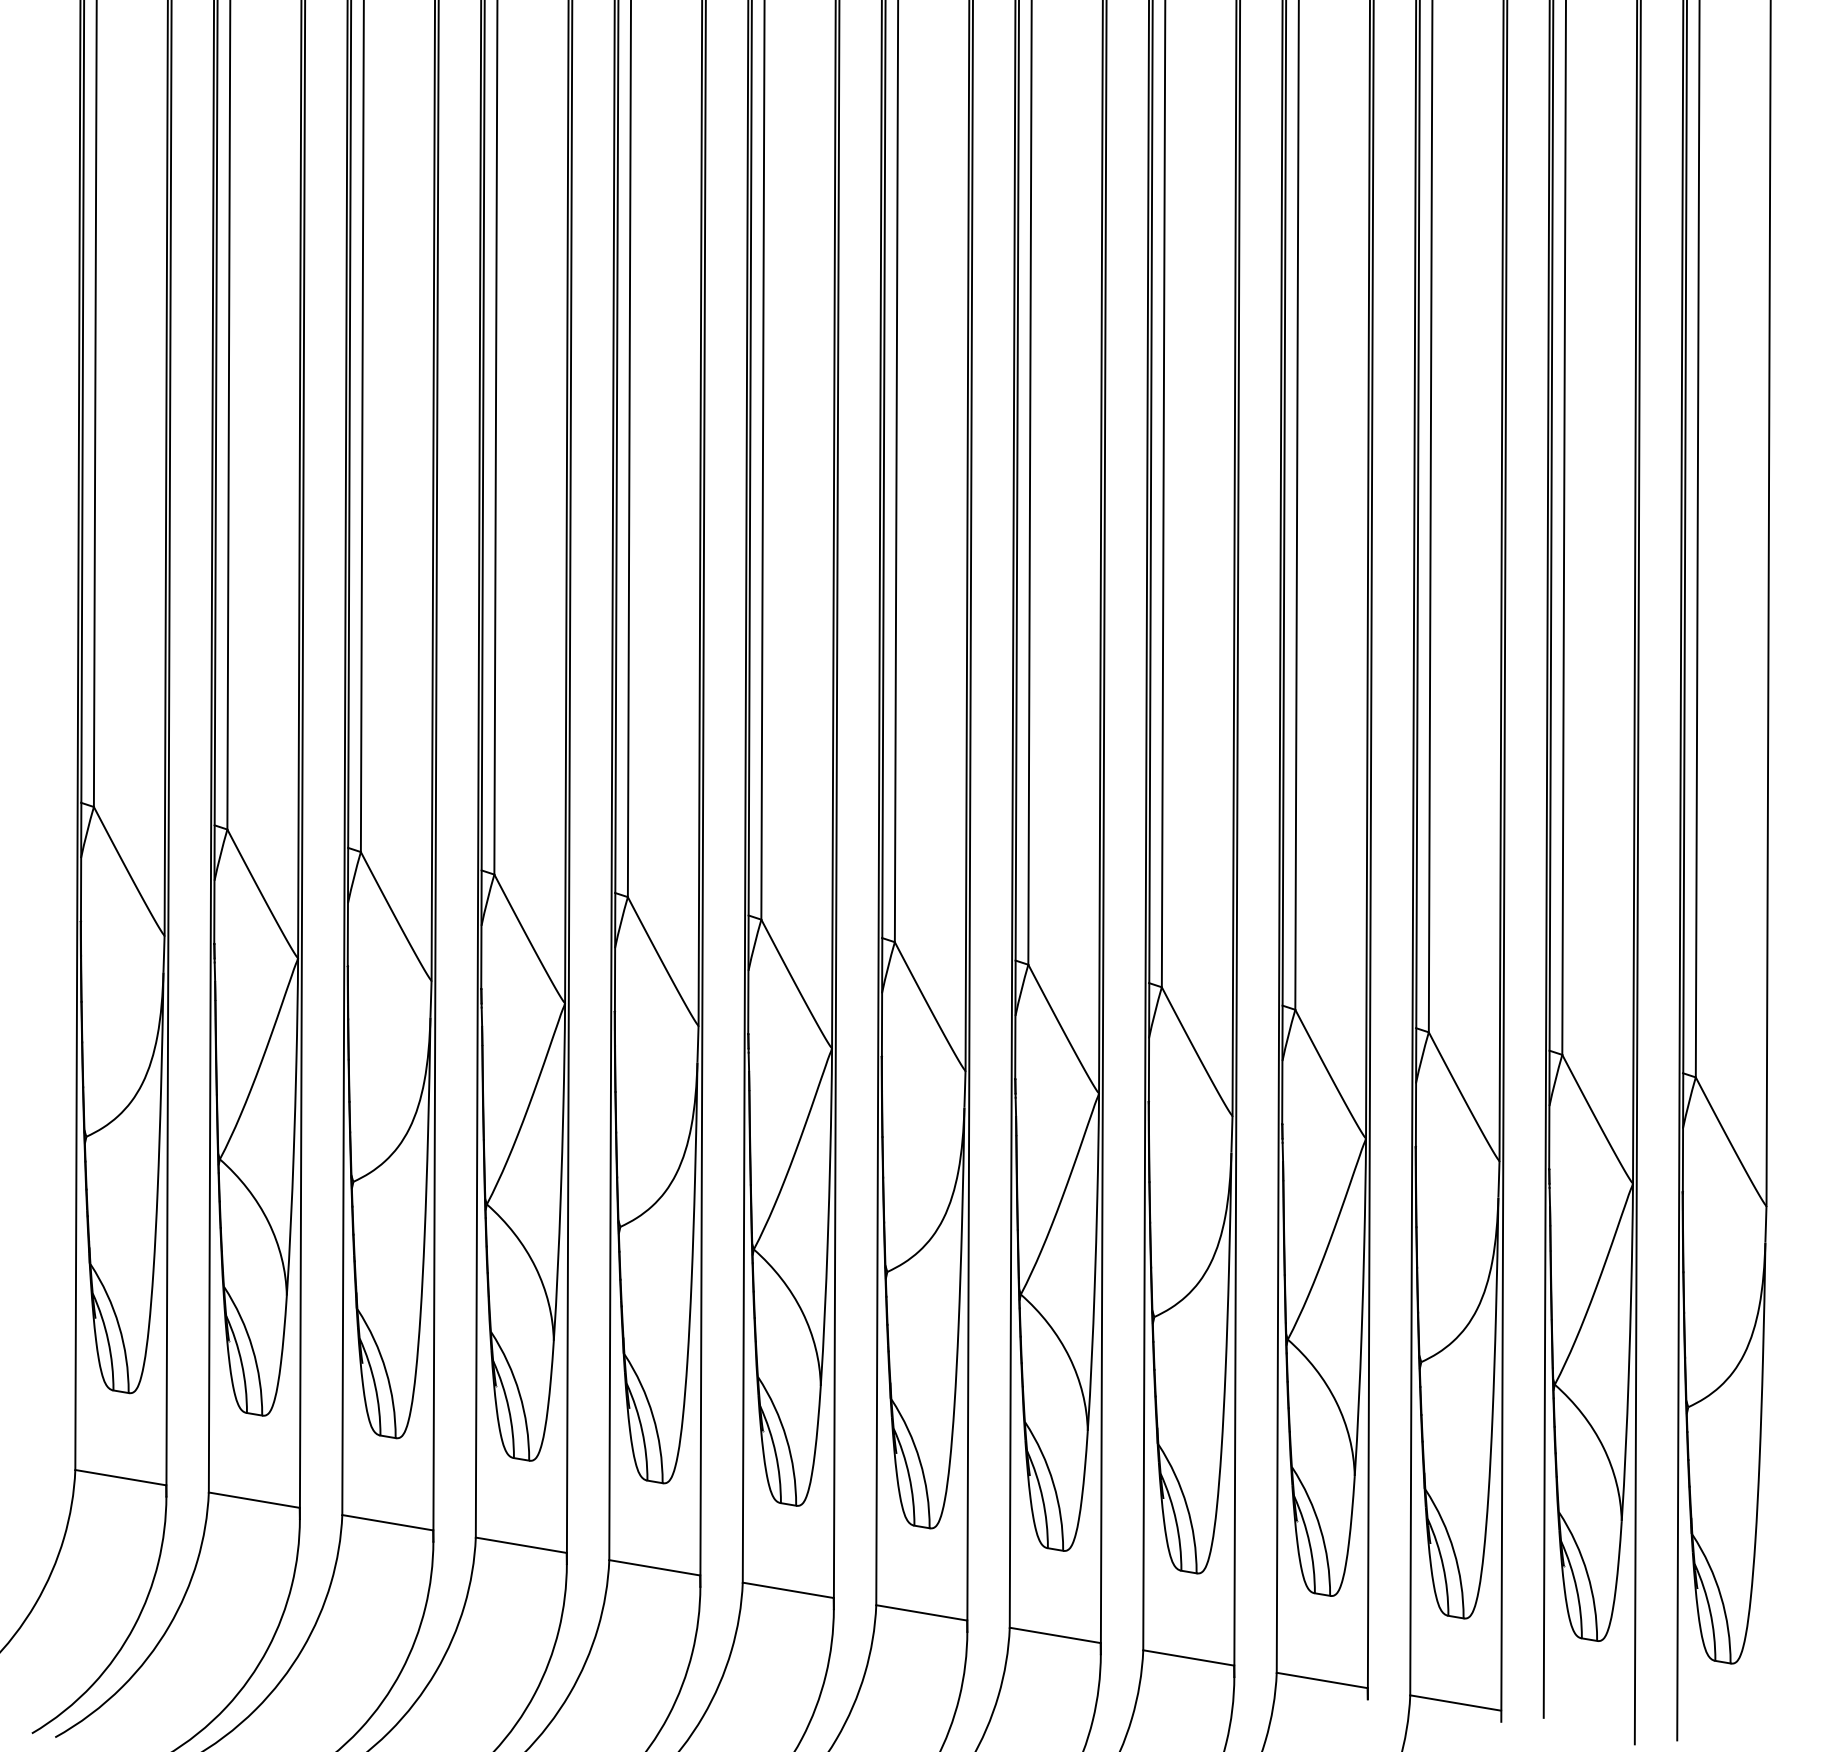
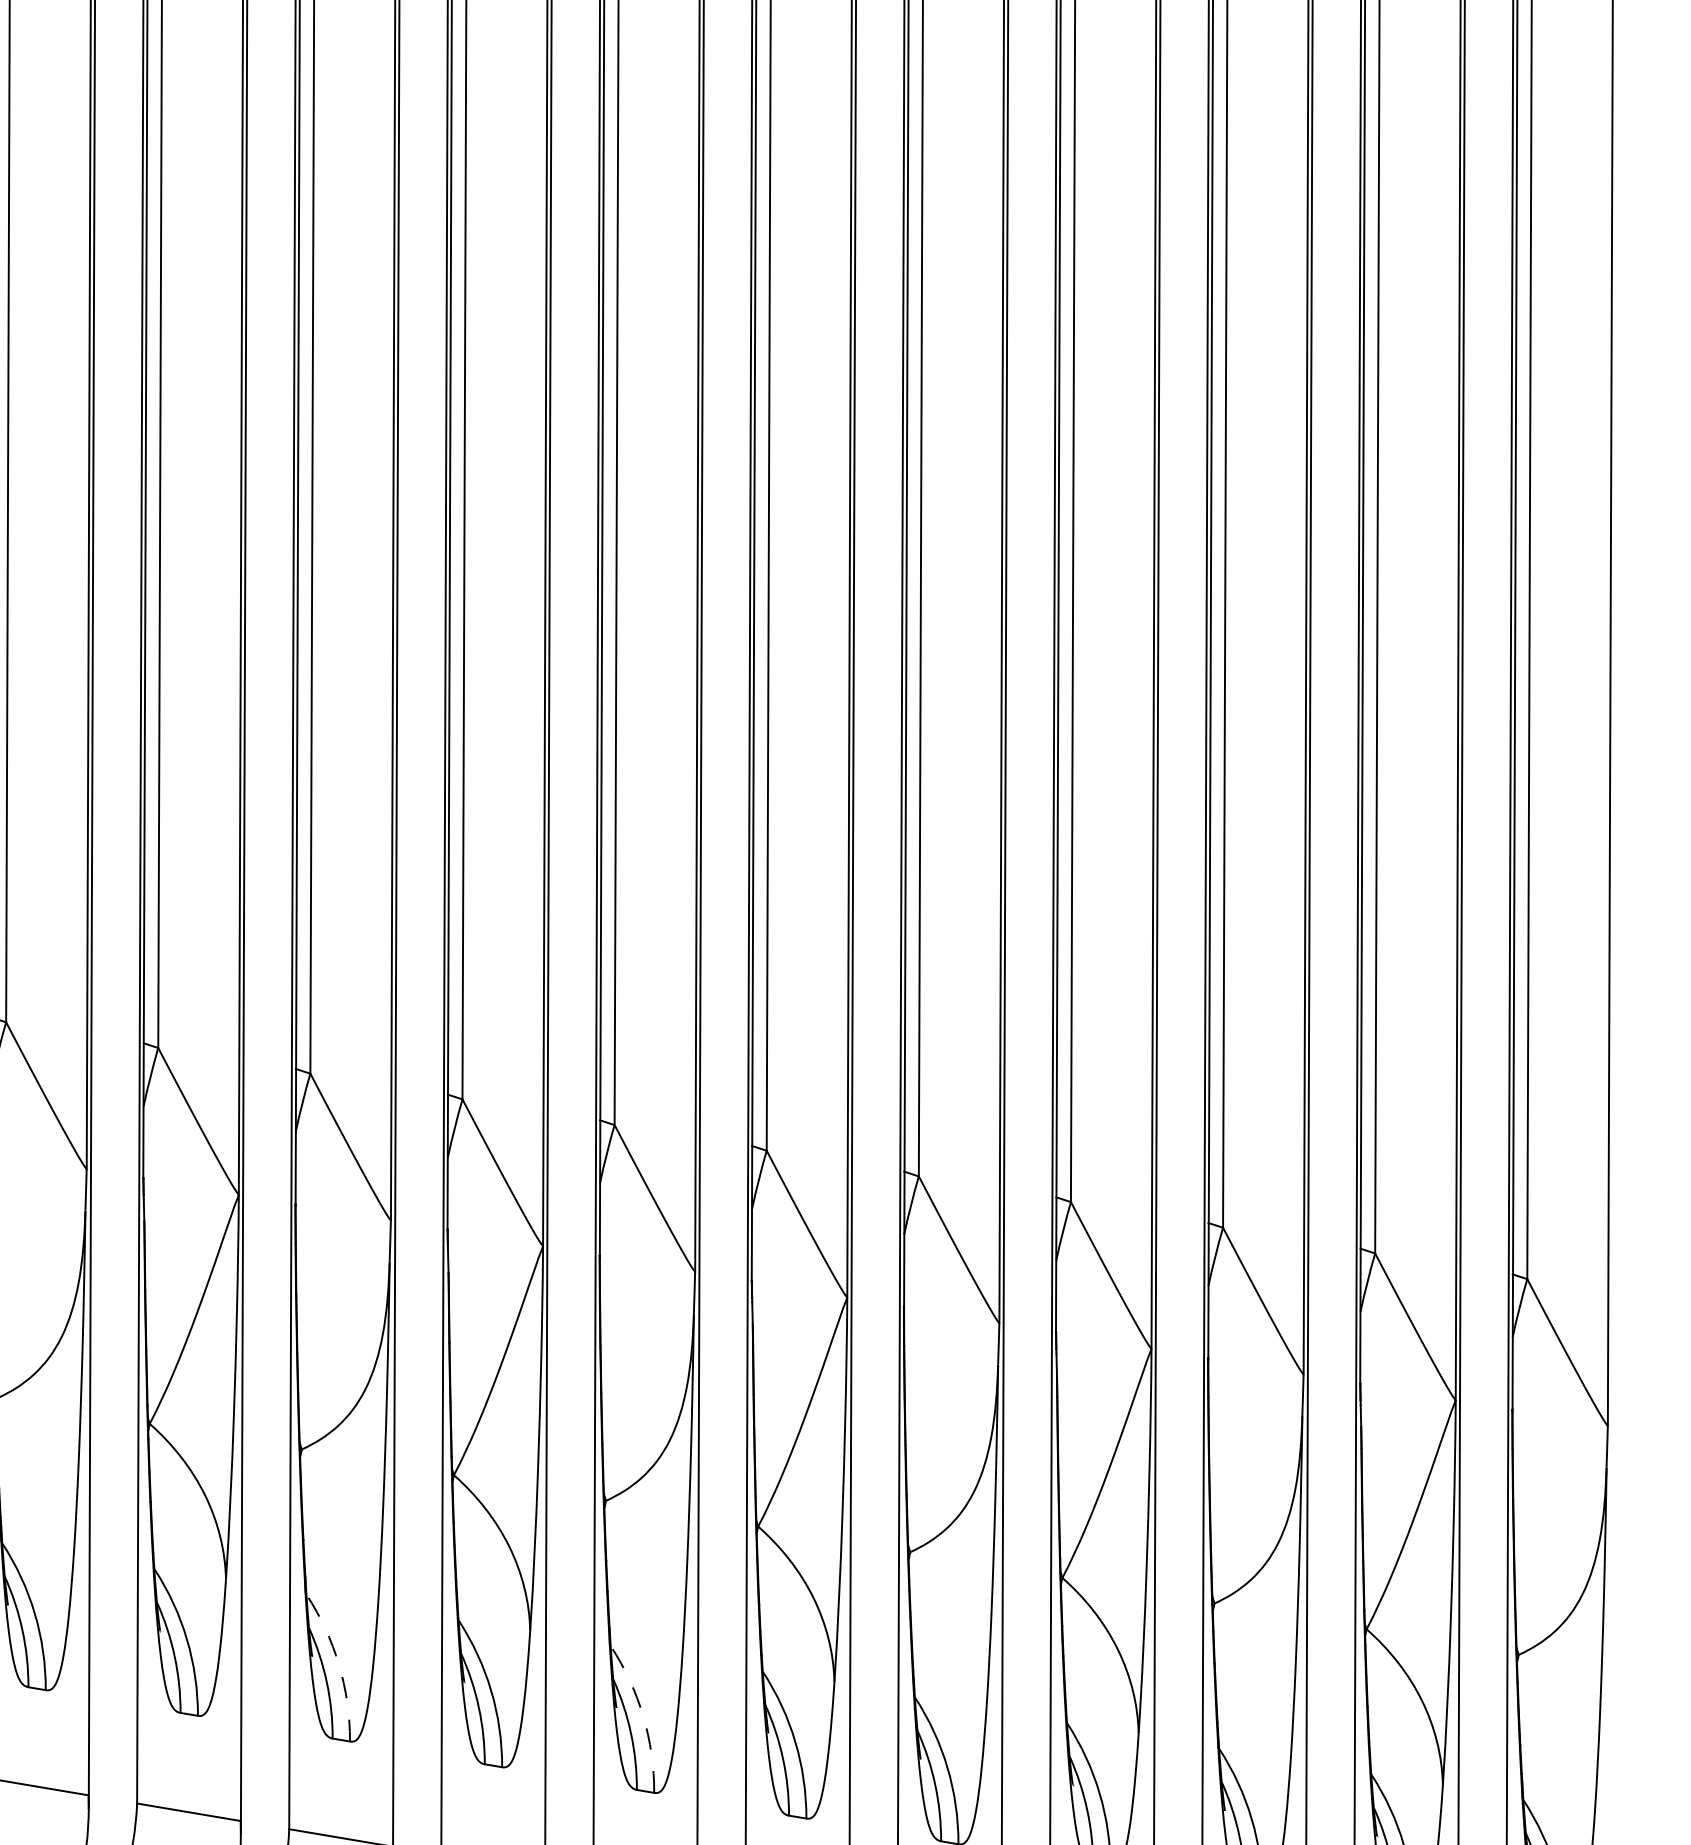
arc: (653, 1416) -> (339, 1665), solid -> dashed
arc: (920, 1461) -> (643, 1716), solid -> dashed

